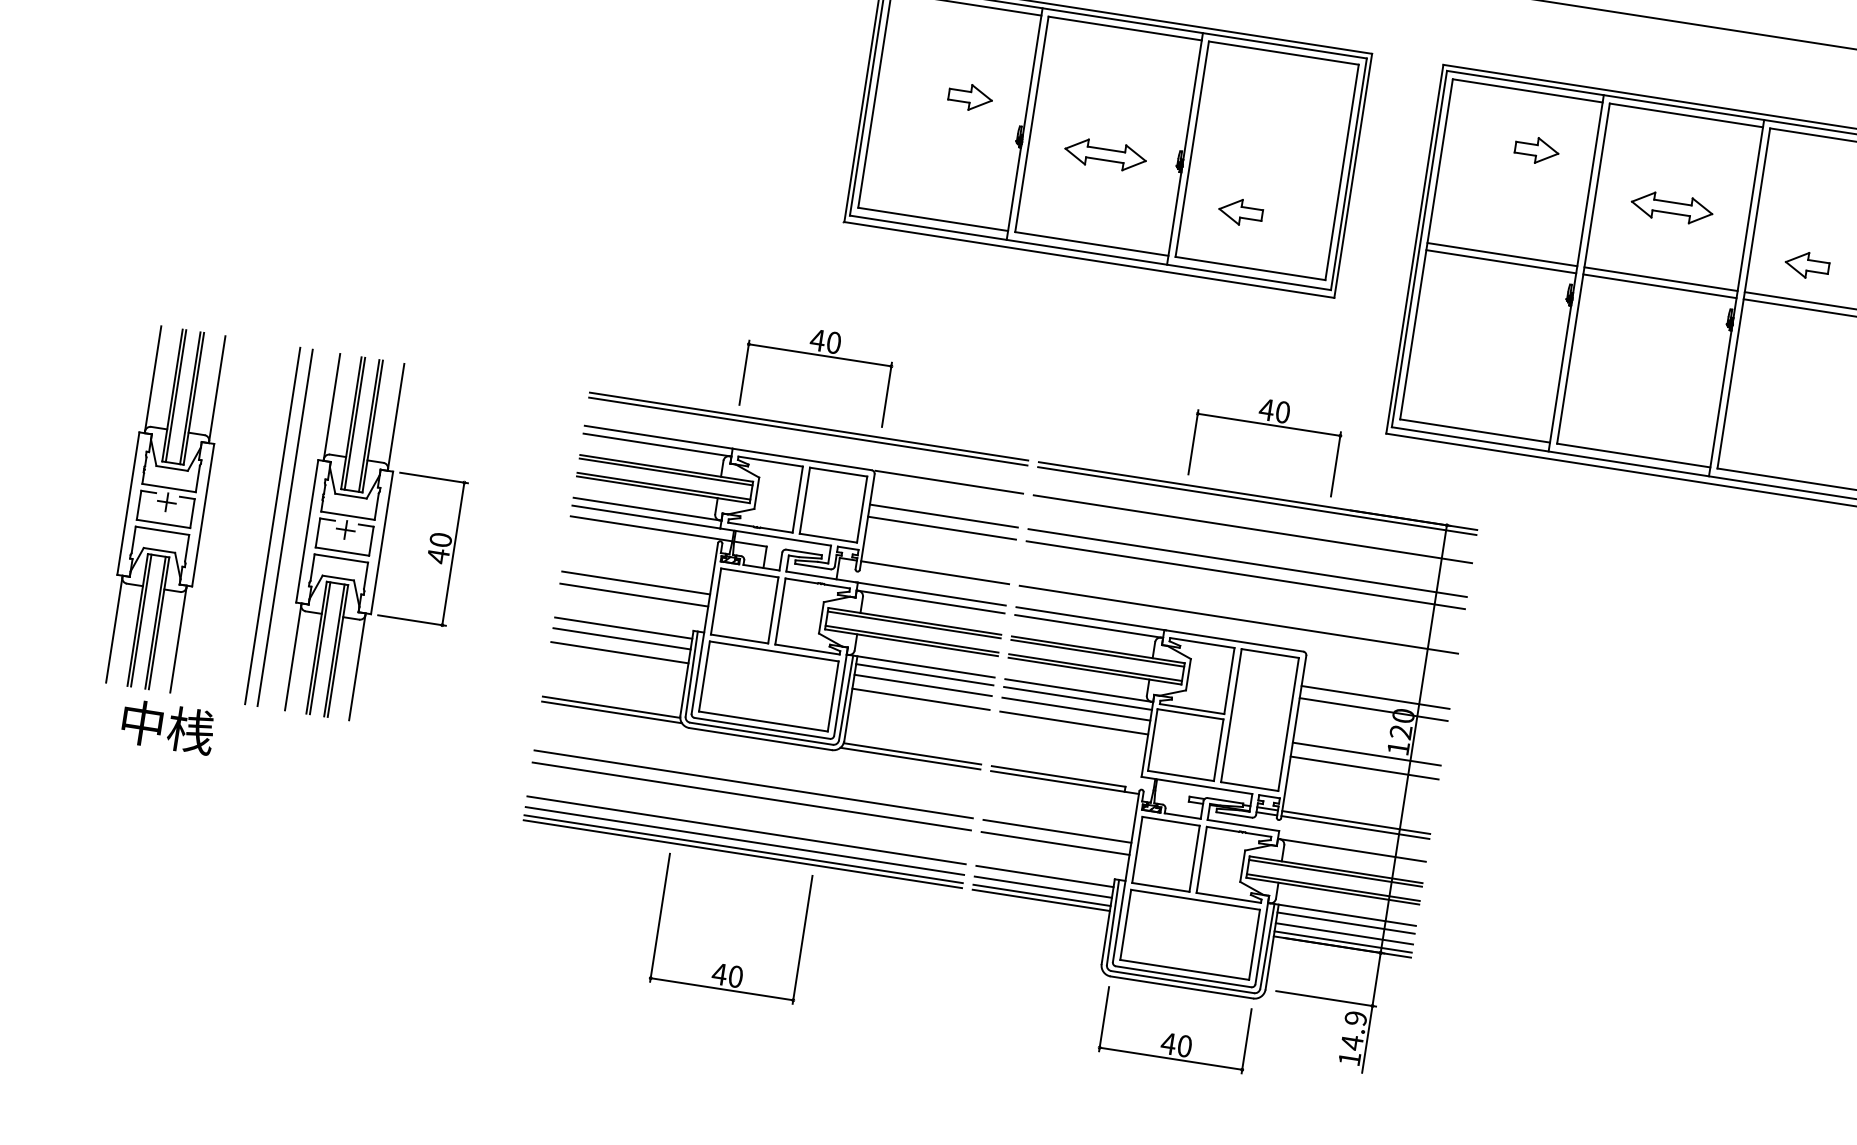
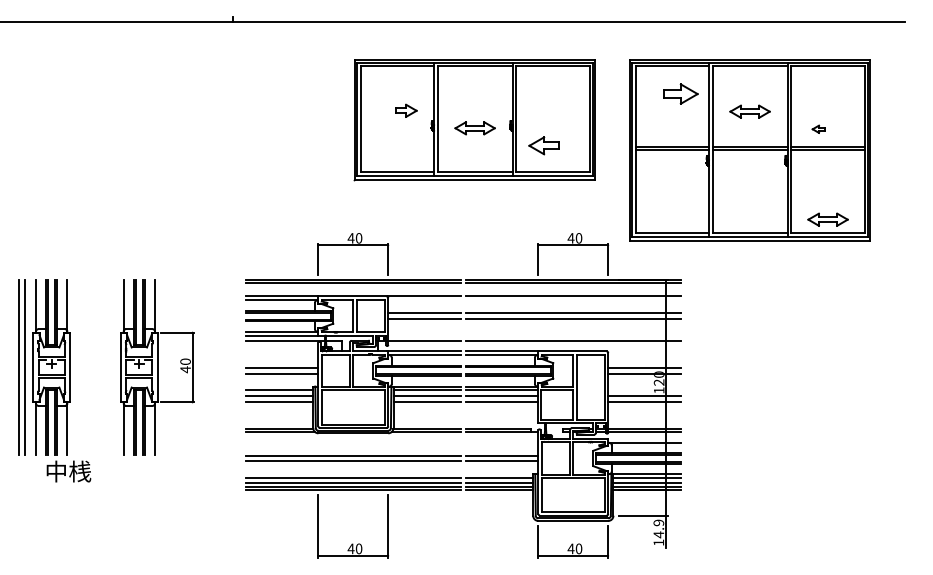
part: (1537, 151) -> (681, 94), size x1.6
part: (1239, 211) -> (543, 145), size x1.4
part: (1806, 265) -> (818, 129), size x0.6
part: (1796, 452) -> (827, 219), added
part: (277, 526) -> (21, 367), moved

